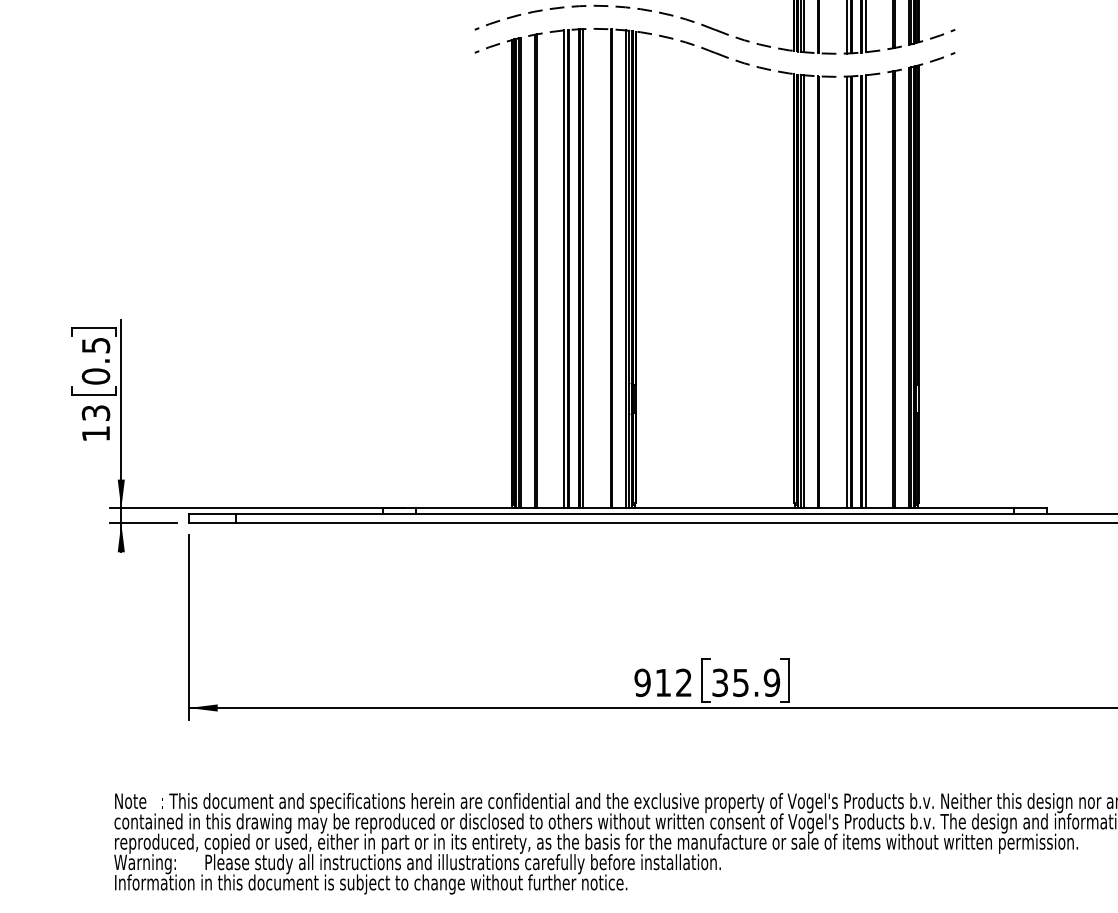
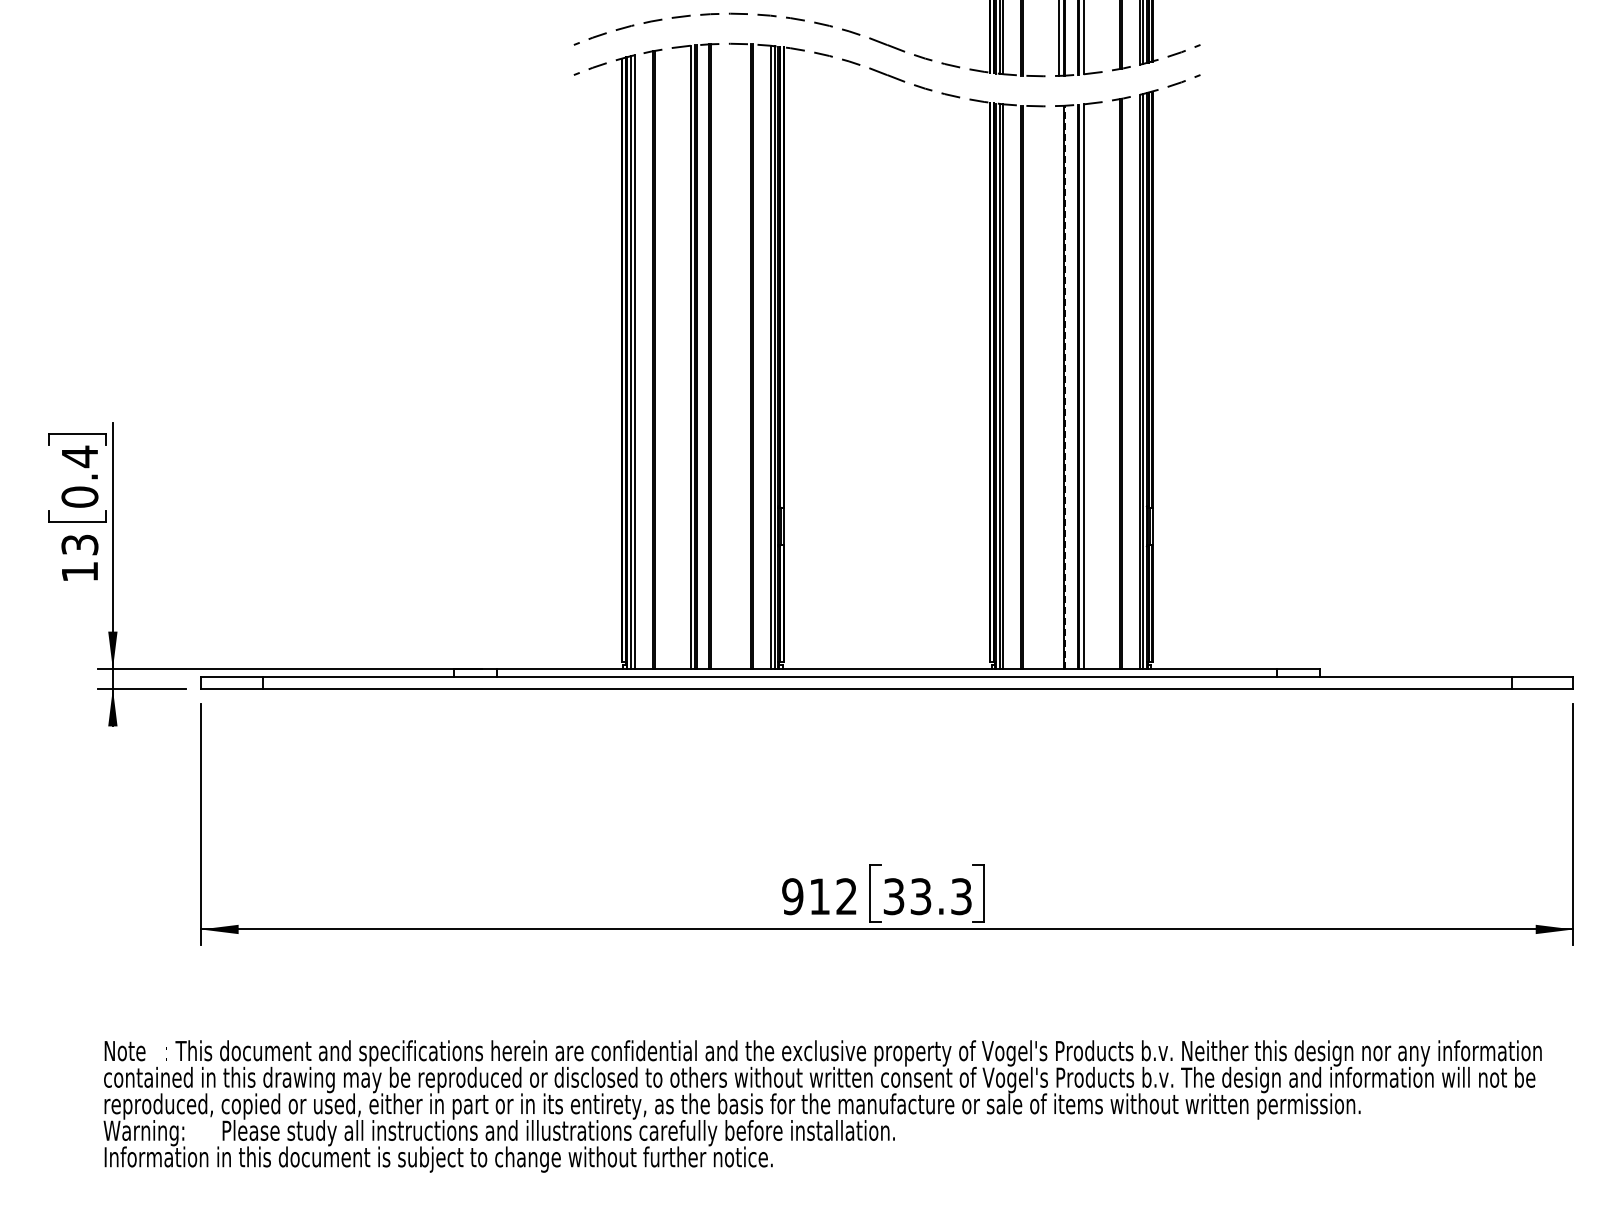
line: (583, 268) -> (715, 356), removed
line: (847, 292) -> (1059, 387), removed
line: (851, 292) -> (1065, 387), solid -> dashed
text: (96, 345) -> (80, 456), 0.5 -> 0.4
text: (756, 682) -> (941, 896), 35.9 -> 33.3

